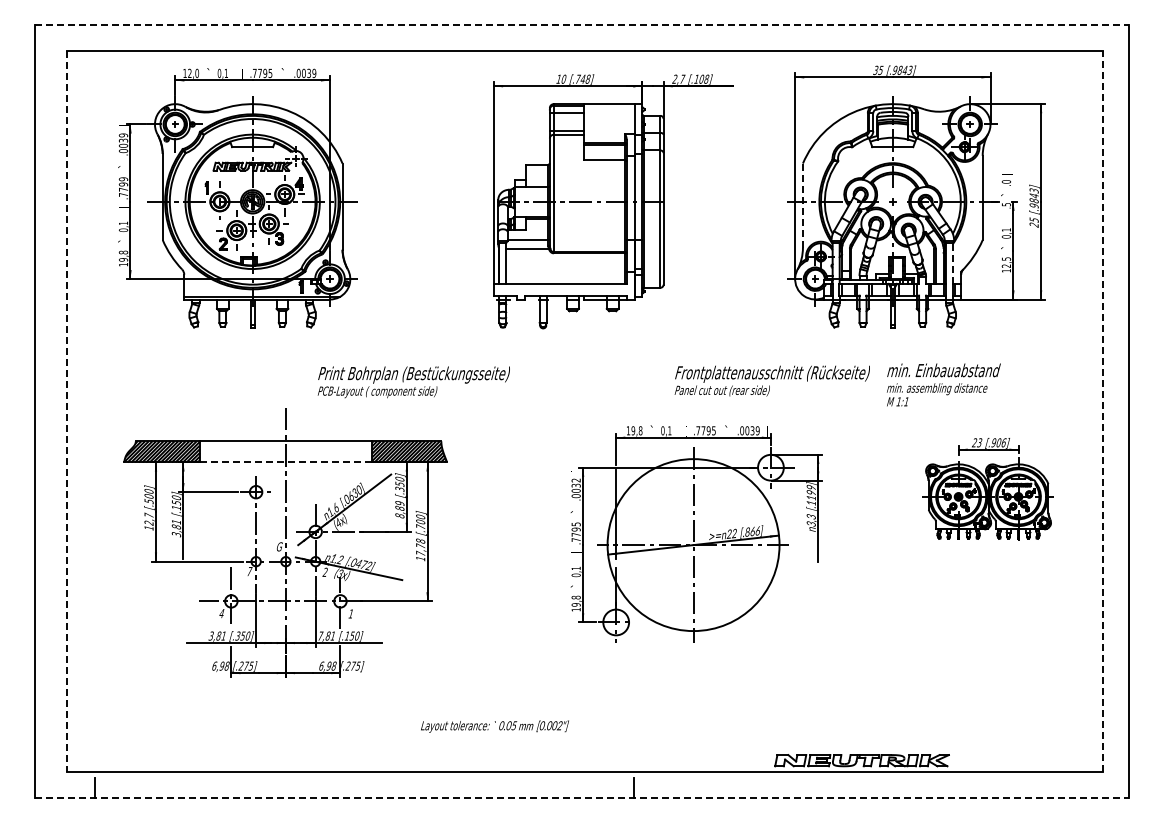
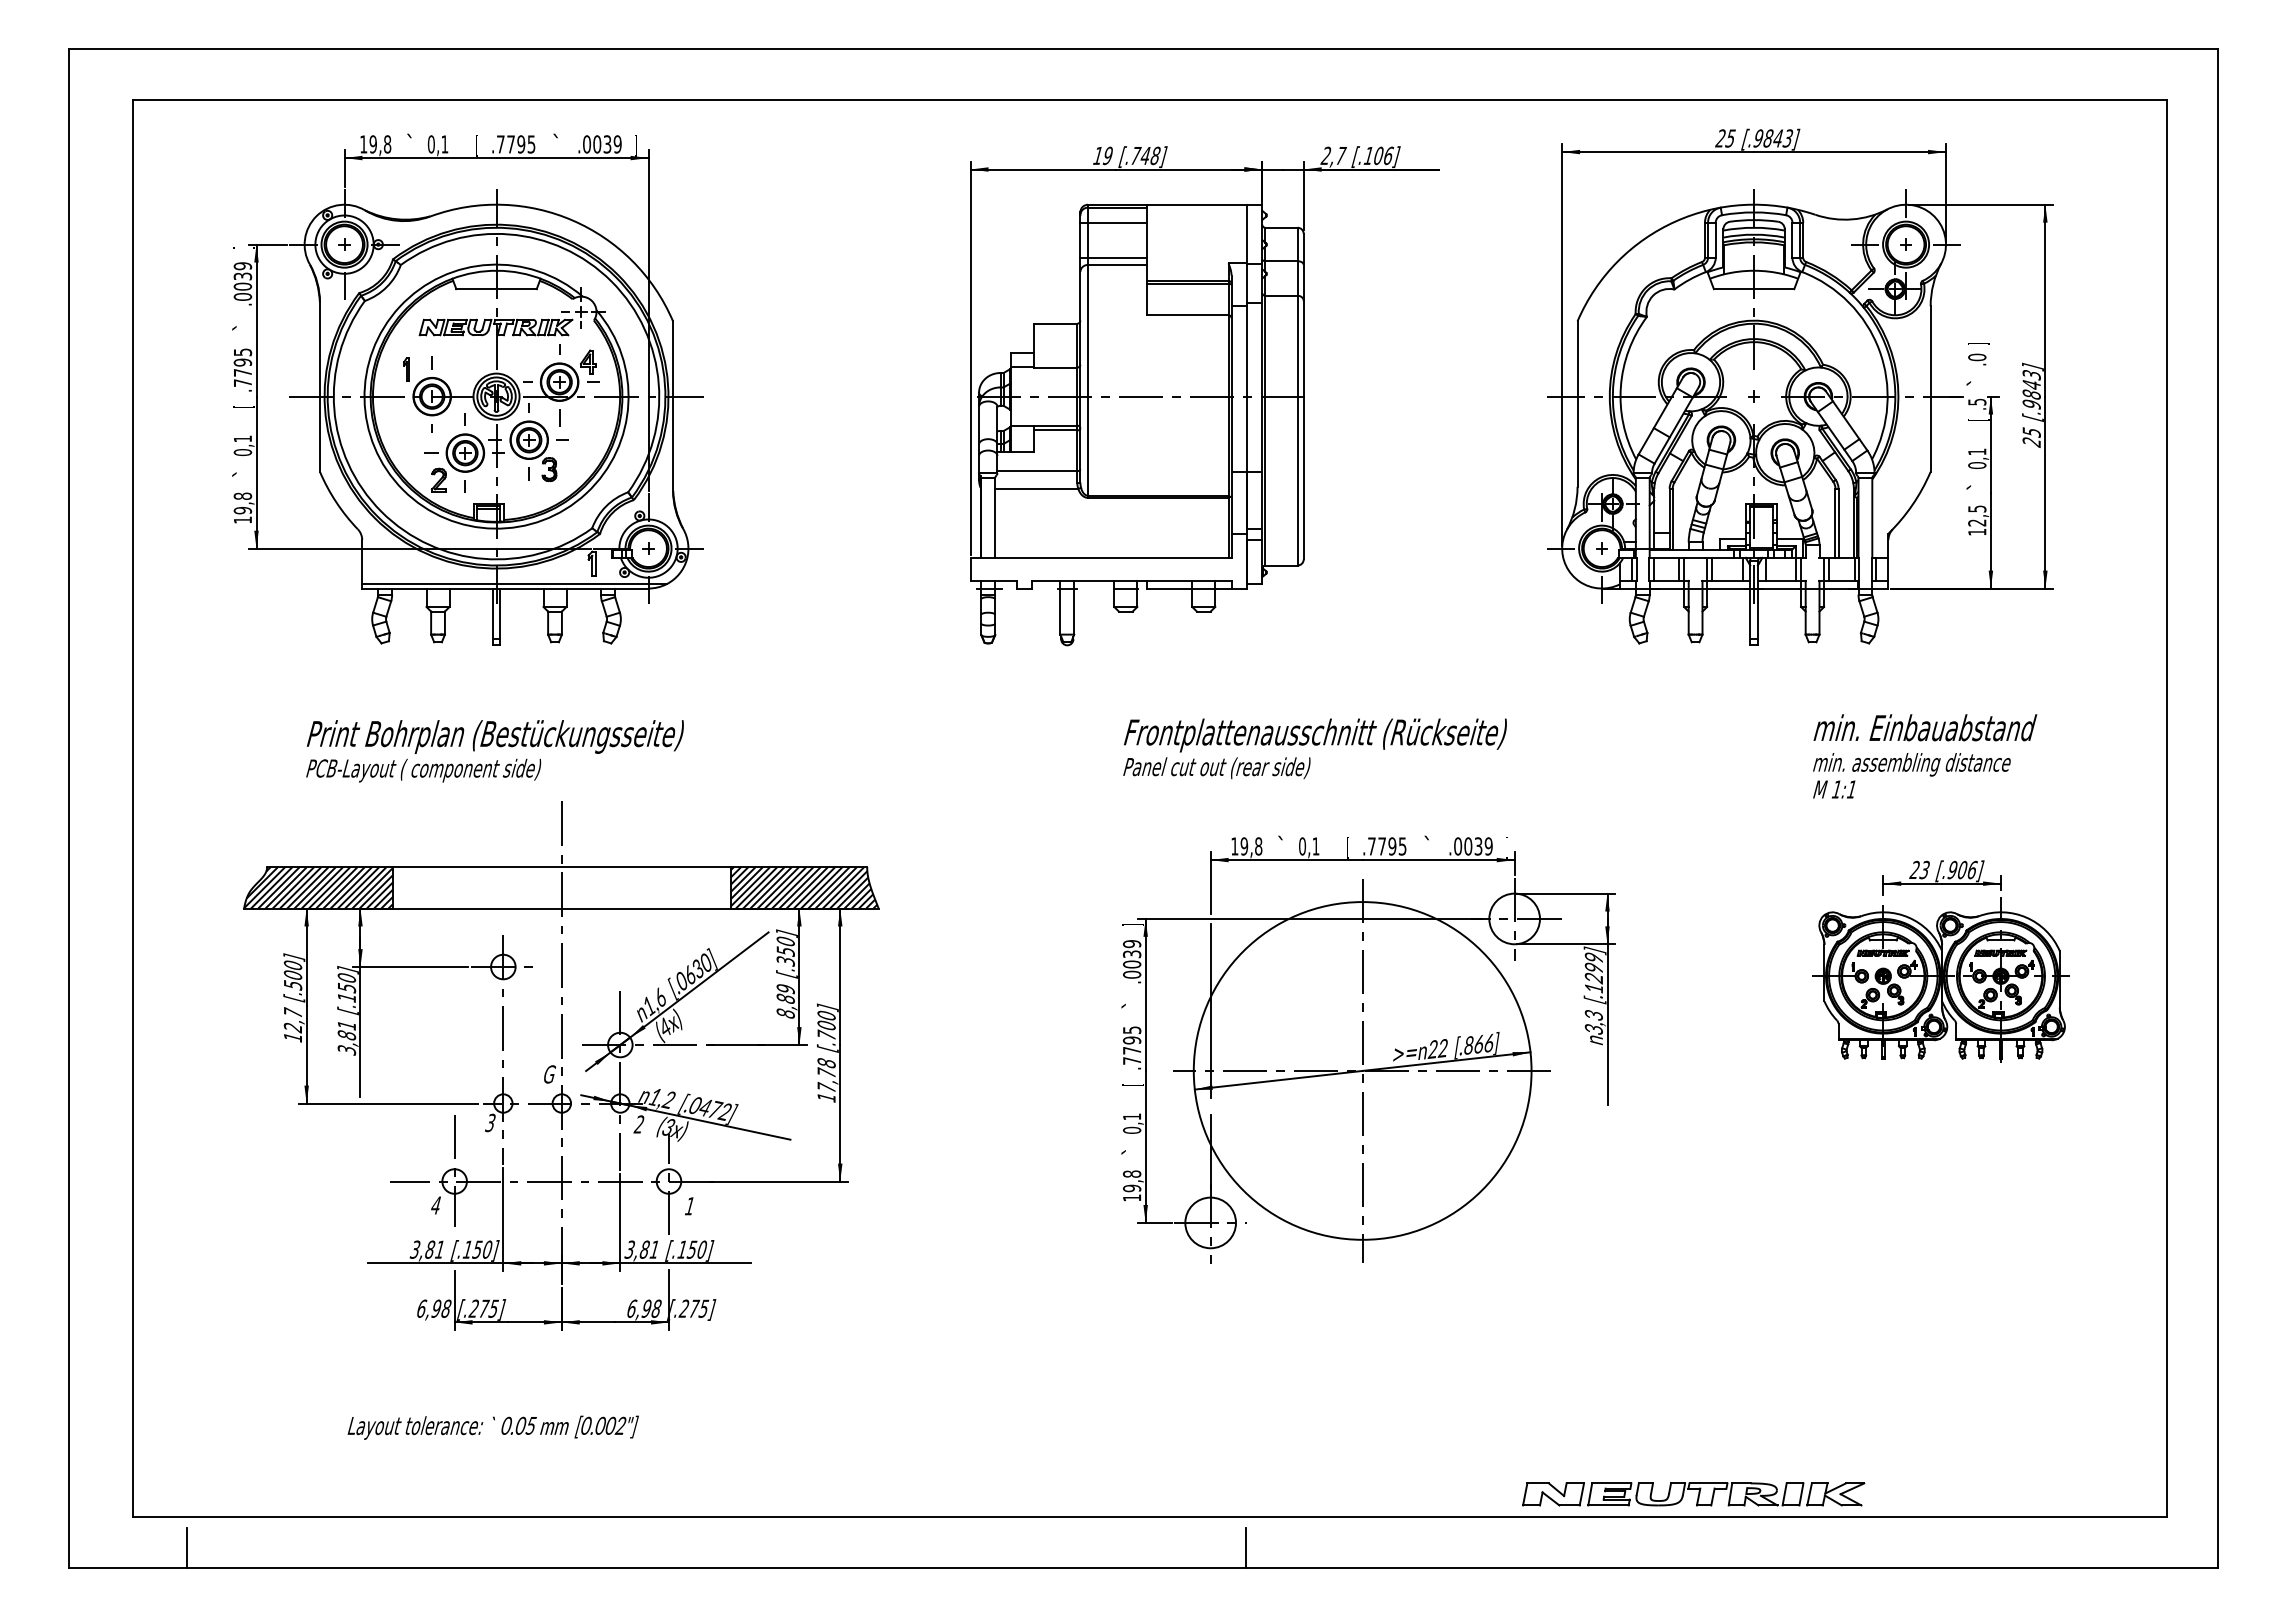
line: (582, 24) -> (1144, 48), dashed -> solid
text: (875, 70) -> (1720, 138), 35 -> 25
text: (193, 73) -> (380, 144), 12,0 -> 19,8
text: (706, 78) -> (1388, 154), [.108] -> [.106]
text: (563, 79) -> (1107, 156), 10 -> 19
text: (122, 179) -> (240, 352), .7799 -> .7795
line: (802, 206) -> (1576, 405), dashed -> solid
line: (953, 263) -> (1873, 517), dashed -> solid
text: (771, 380) -> (1313, 747), moved
text: (413, 382) -> (494, 751), moved
text: (943, 384) -> (1924, 755), moved
line: (67, 411) -> (132, 808), dashed -> solid
line: (1103, 411) -> (2167, 808), dashed -> solid
line: (285, 462) -> (561, 908), dashed -> solid
text: (575, 480) -> (1130, 944), .0032 -> .0039
text: (810, 497) -> (1592, 977), [.1199] -> [.1299]
text: (249, 571) -> (490, 1122), 7 -> 3
text: (237, 635) -> (466, 1248), [.350] -> [.150]
text: (320, 635) -> (629, 1248), 7,81 -> 3,81
text: (494, 726) -> (492, 1427), moved
line: (582, 798) -> (1144, 1568), dashed -> solid

